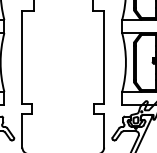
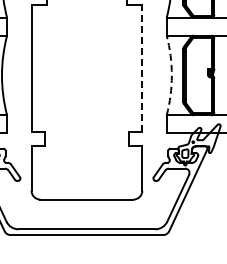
line: (104, 57) -> (142, 68), solid -> dashed
arc: (125, 62) -> (171, 75), solid -> dashed

